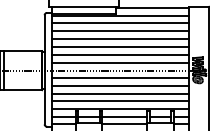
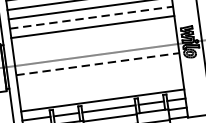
line: (120, 39) -> (91, 18), solid -> dashed
line: (120, 54) -> (94, 35), removed
line: (120, 62) -> (95, 45), removed
line: (120, 78) -> (97, 64), solid -> dashed
line: (120, 85) -> (98, 72), removed
line: (120, 93) -> (100, 82), removed
line: (120, 101) -> (101, 91), removed

